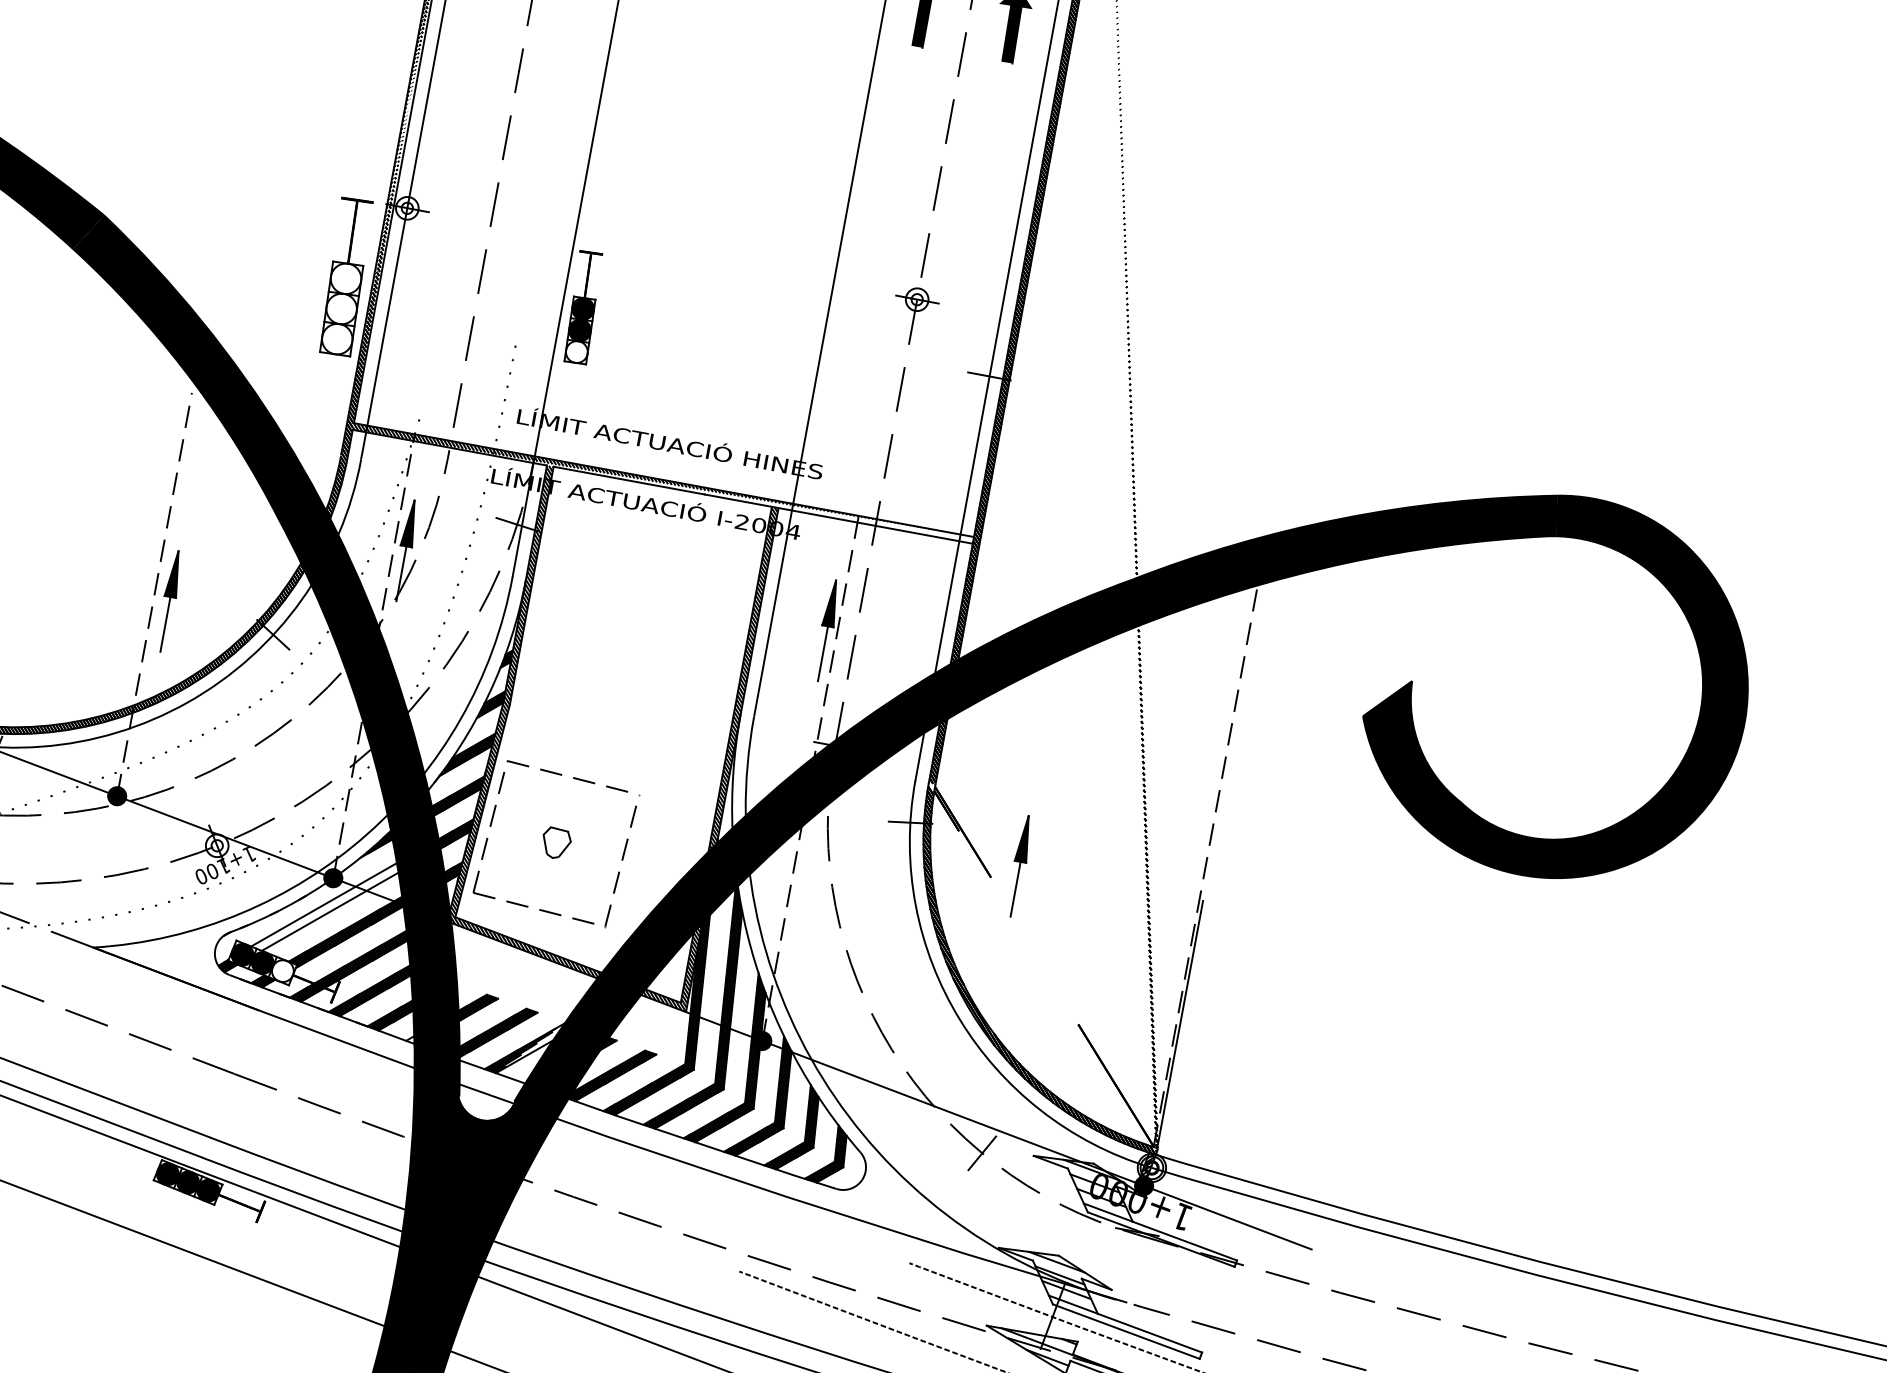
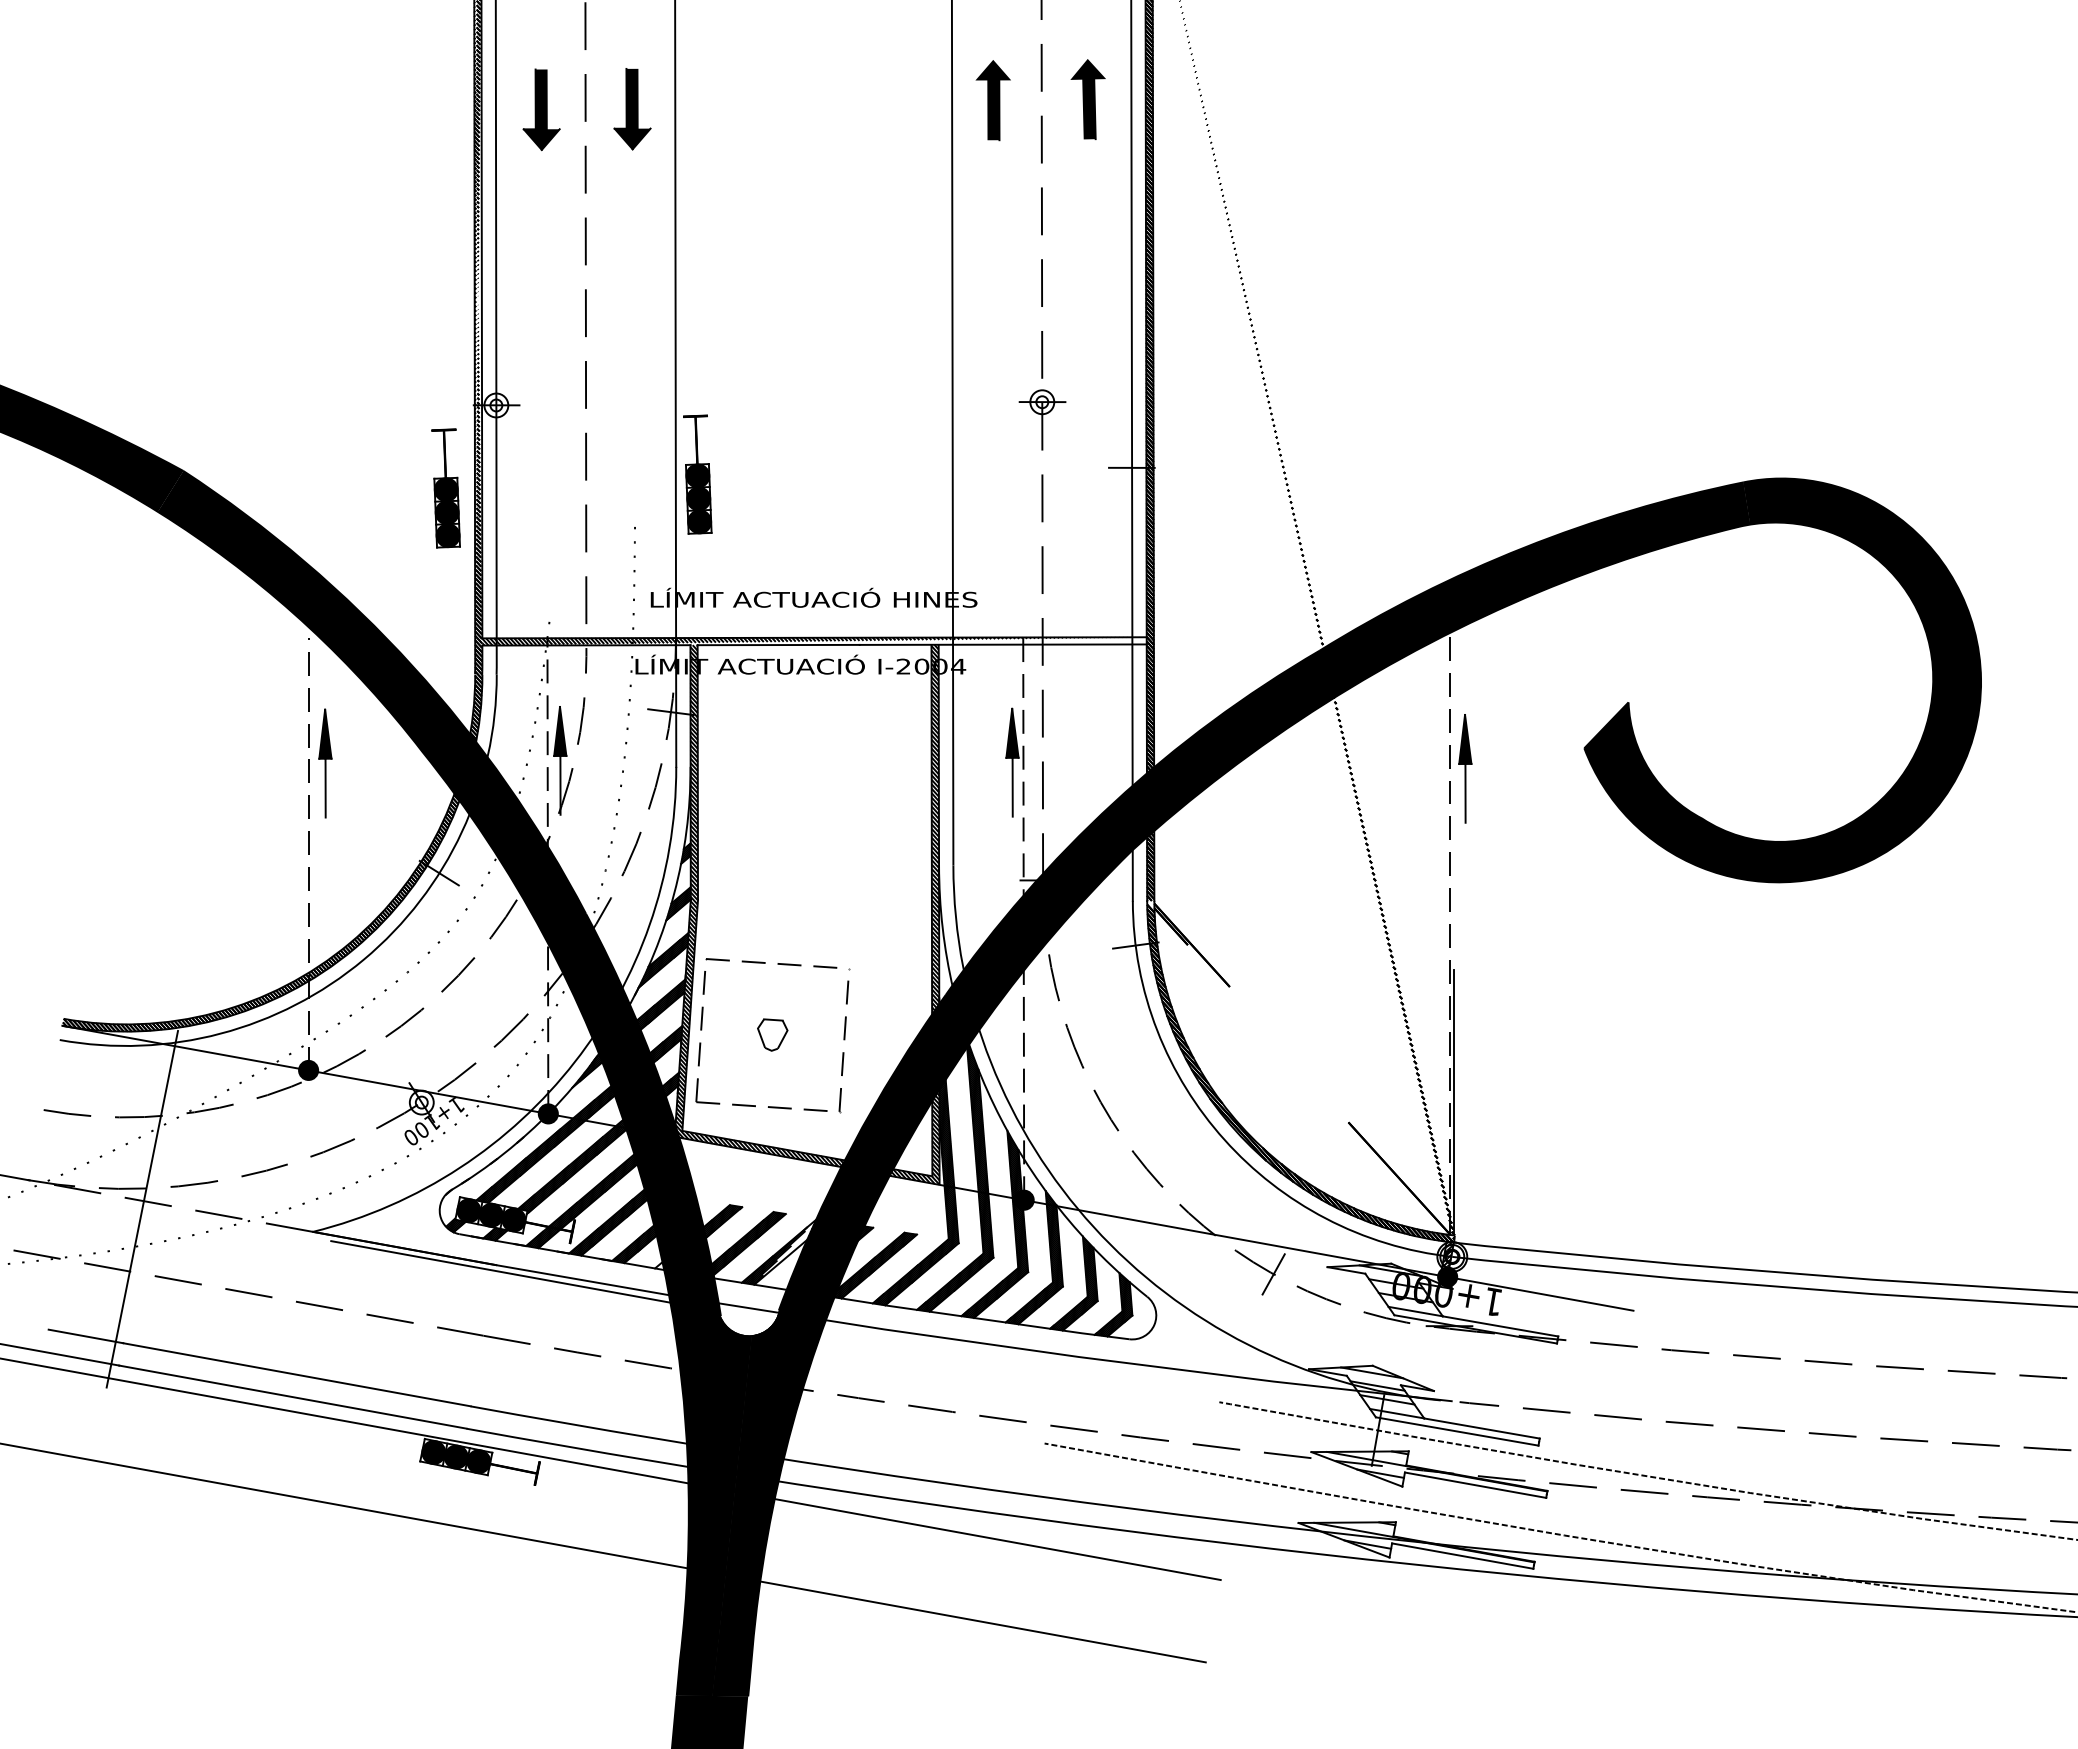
part: (345, 276) -> (445, 488), size x0.71
fill: (576, 351) -> (699, 521), added
part: (169, 601) -> (325, 763), moved
part: (1019, 866) -> (1465, 768), moved
hatch: (325, 906) -> (545, 1144), added
fill: (282, 970) -> (513, 1219), added
line: (271, 1020) -> (511, 1273), added

